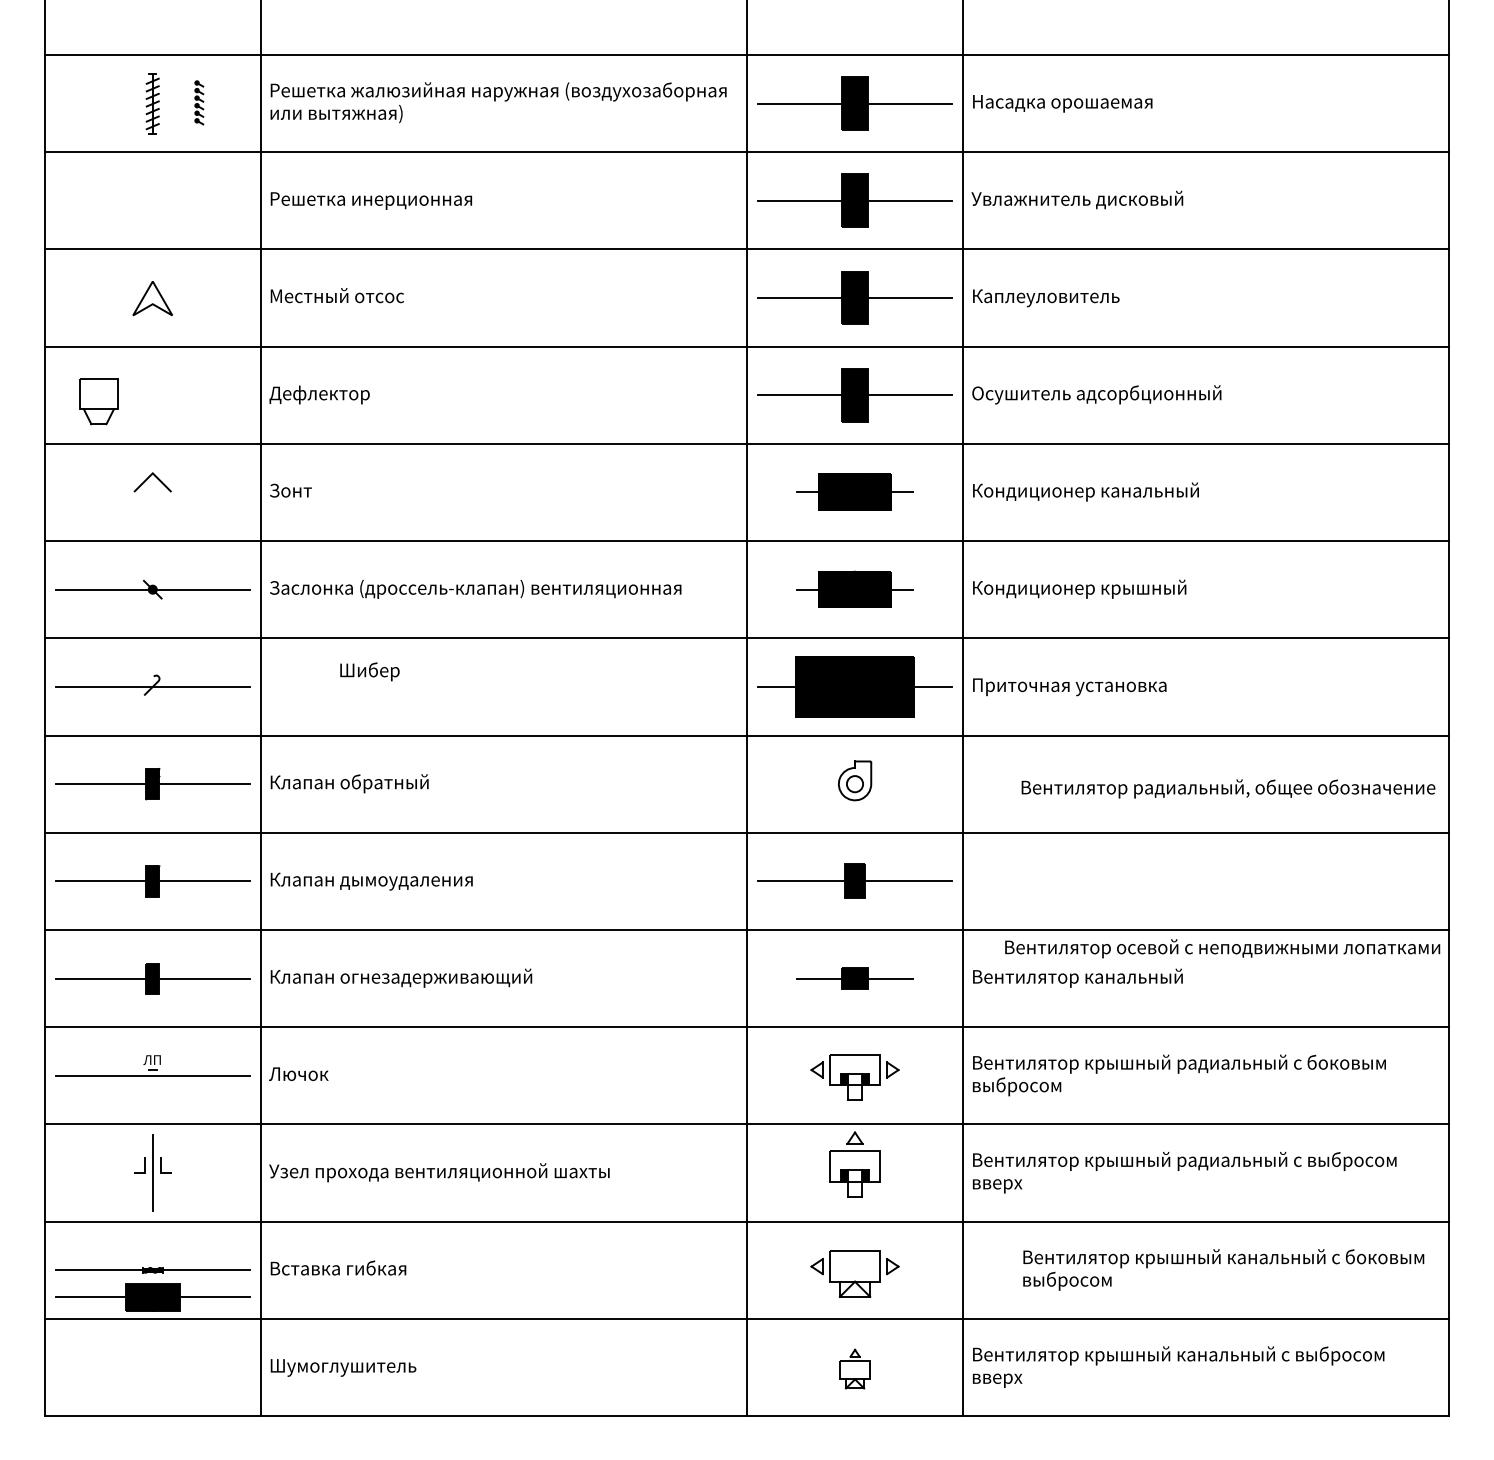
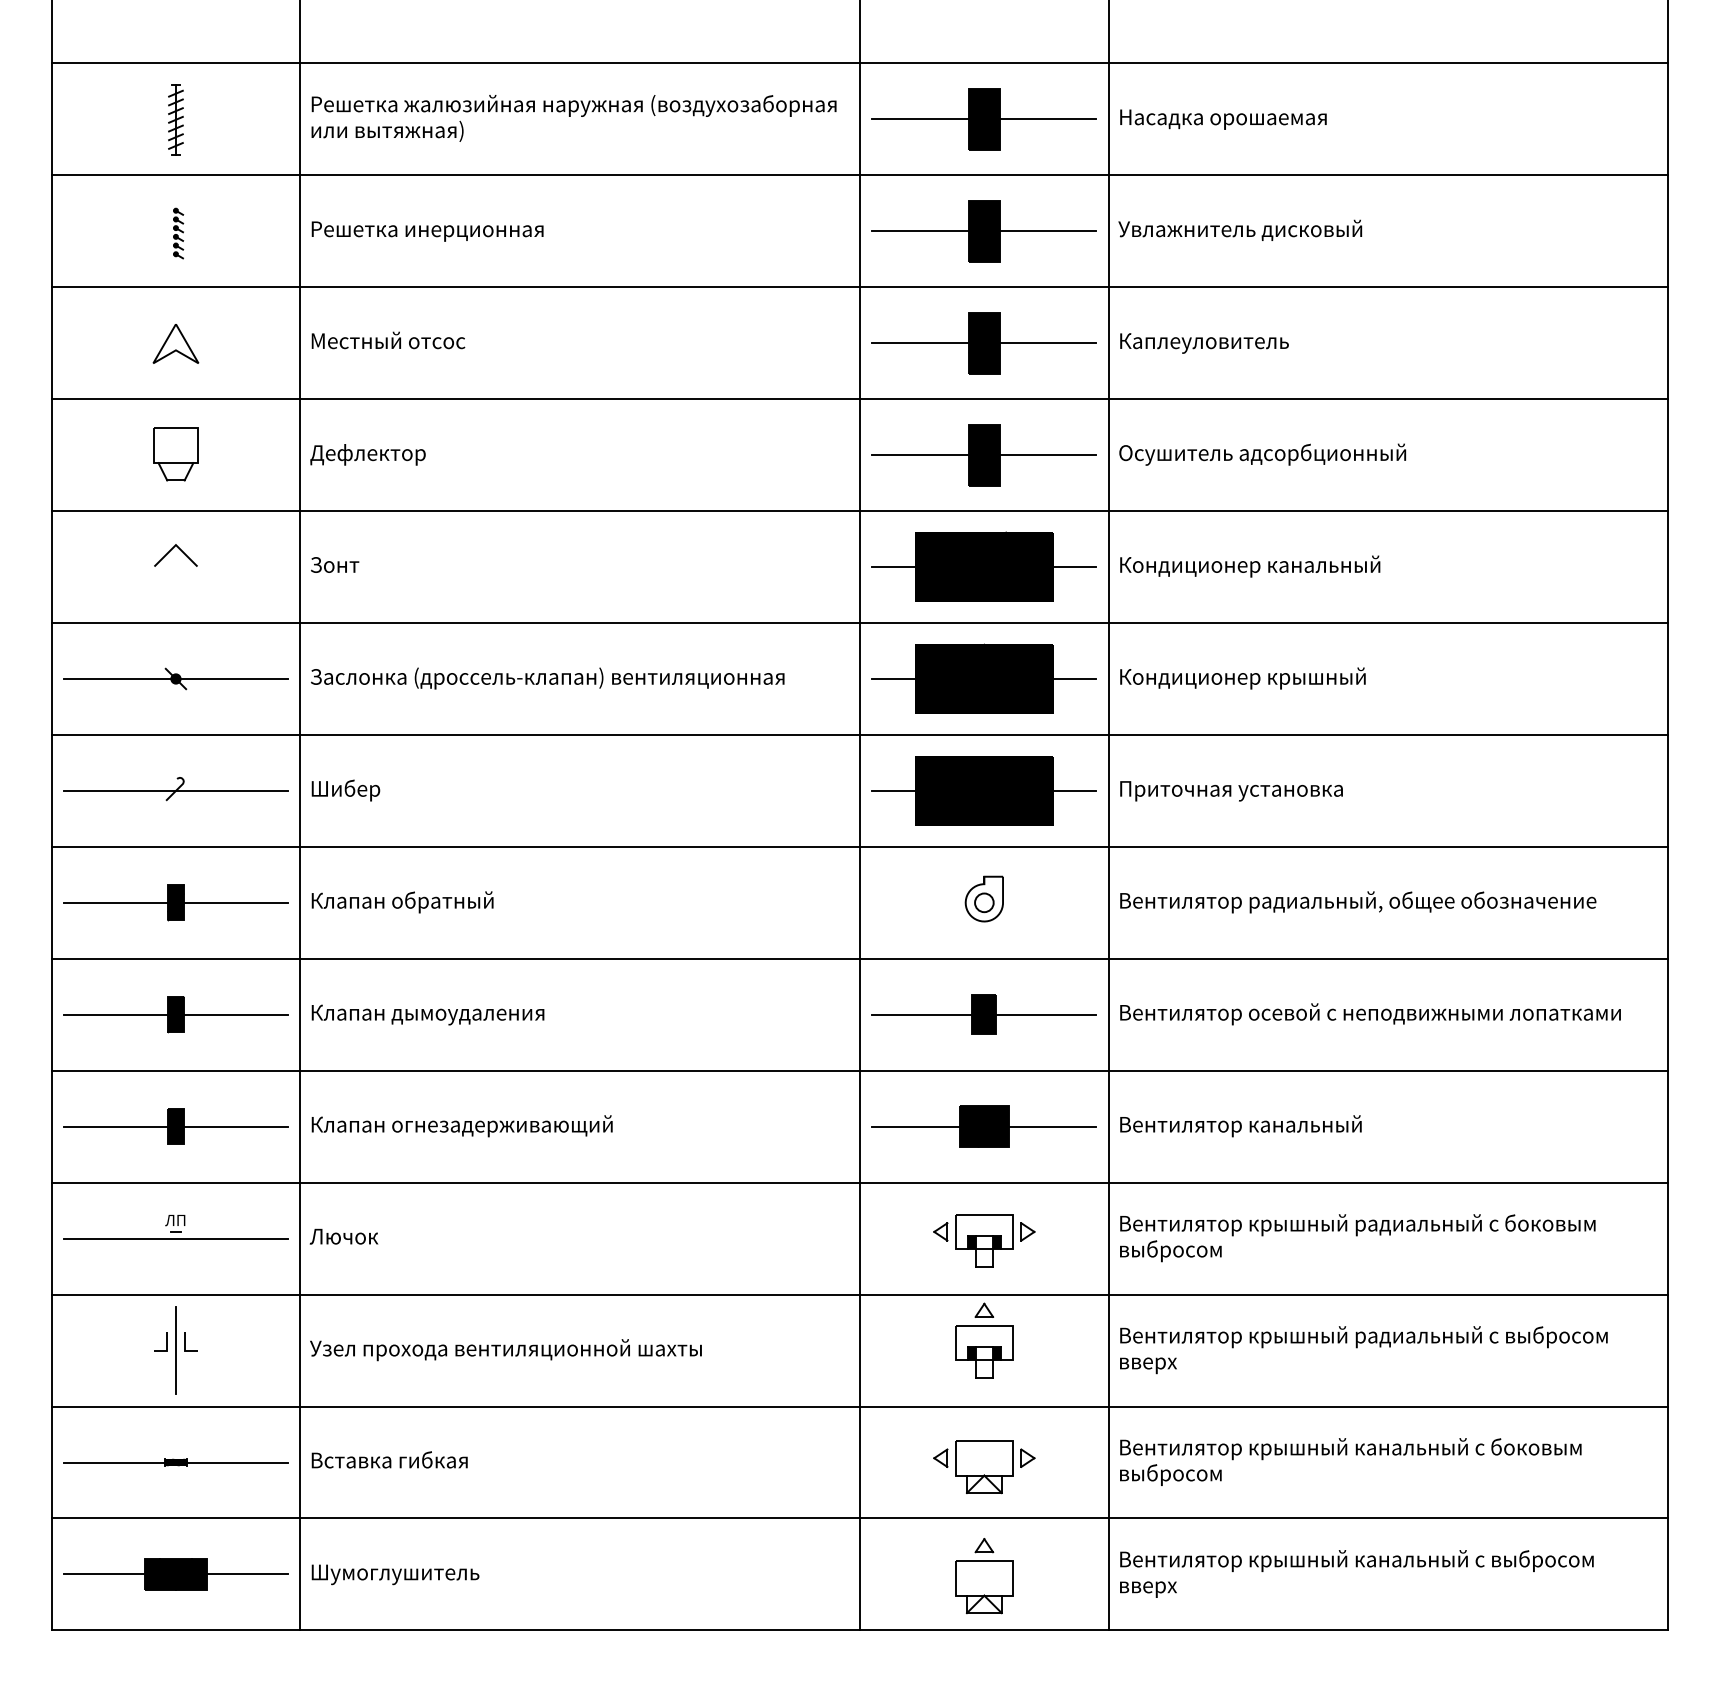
part: (199, 102) -> (178, 233), moved
part: (98, 401) -> (175, 454), moved
part: (854, 491) -> (983, 566), size x1.67
part: (854, 589) -> (983, 678), size x1.67
text: (369, 671) -> (345, 790), moved
text: (1228, 789) -> (1358, 902), moved
text: (1222, 948) -> (1370, 1014), moved
part: (854, 978) -> (983, 1126), size x1.67
text: (1223, 1269) -> (1350, 1461), moved
part: (152, 1297) -> (175, 1574), moved
part: (855, 1369) -> (984, 1576), size x1.67

